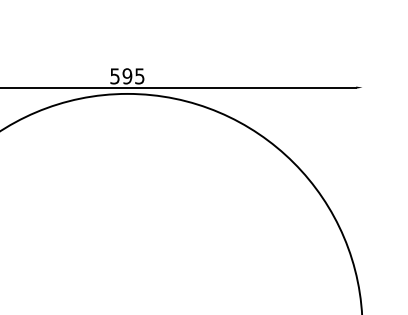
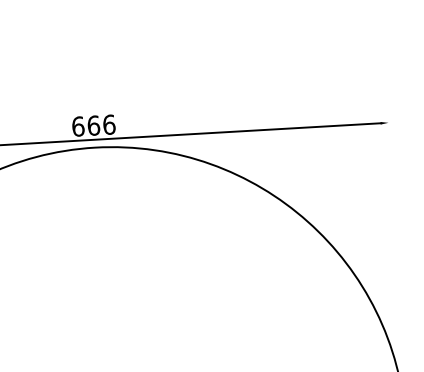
text: (127, 76) -> (93, 125), 595 -> 666

